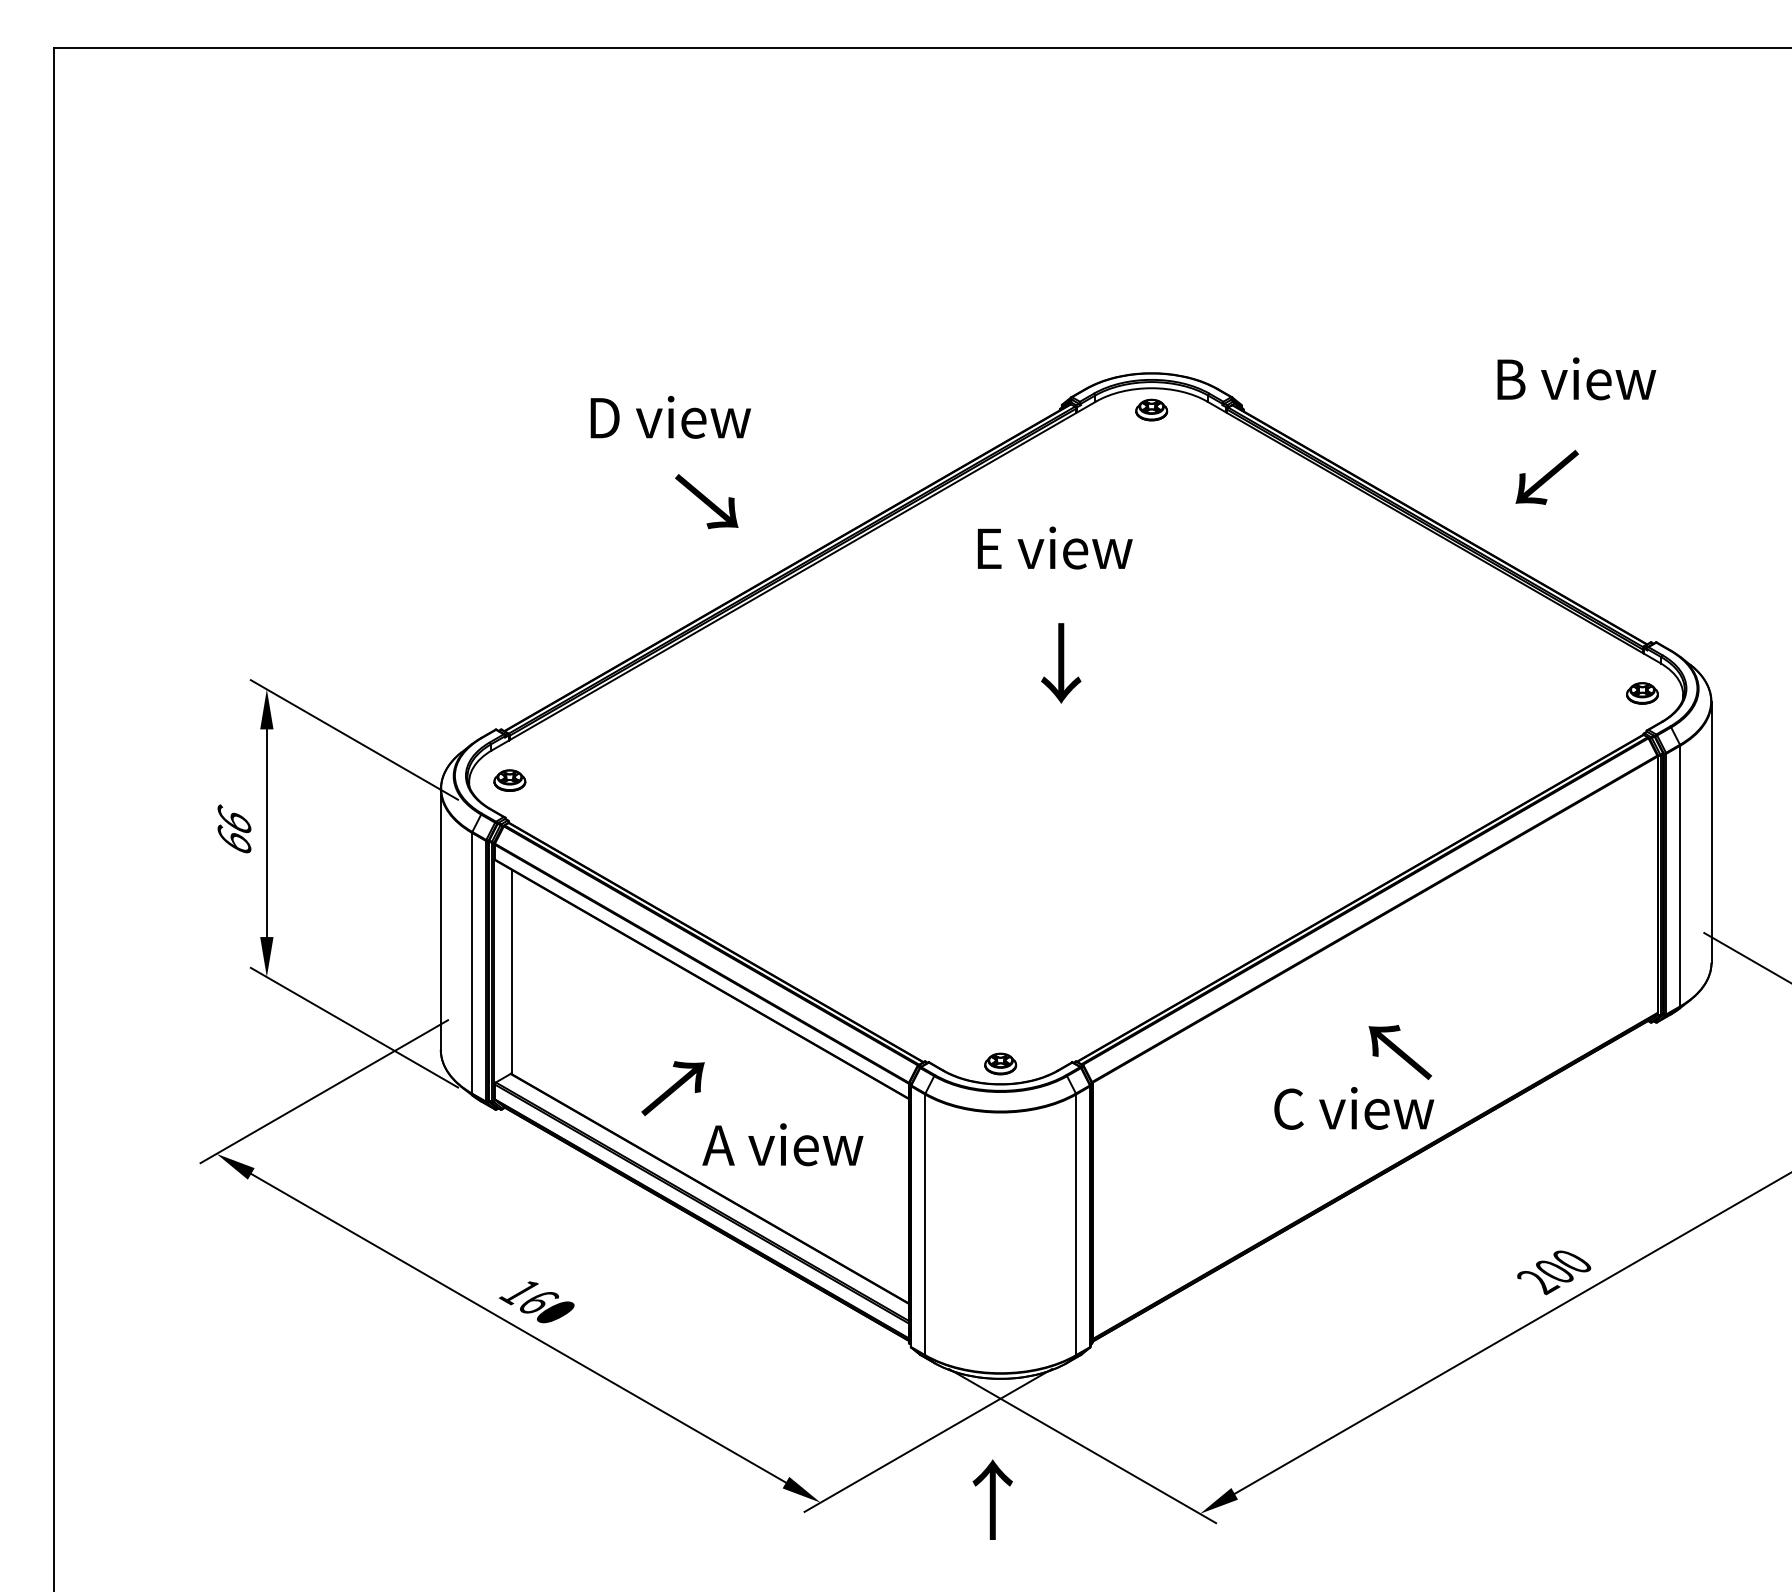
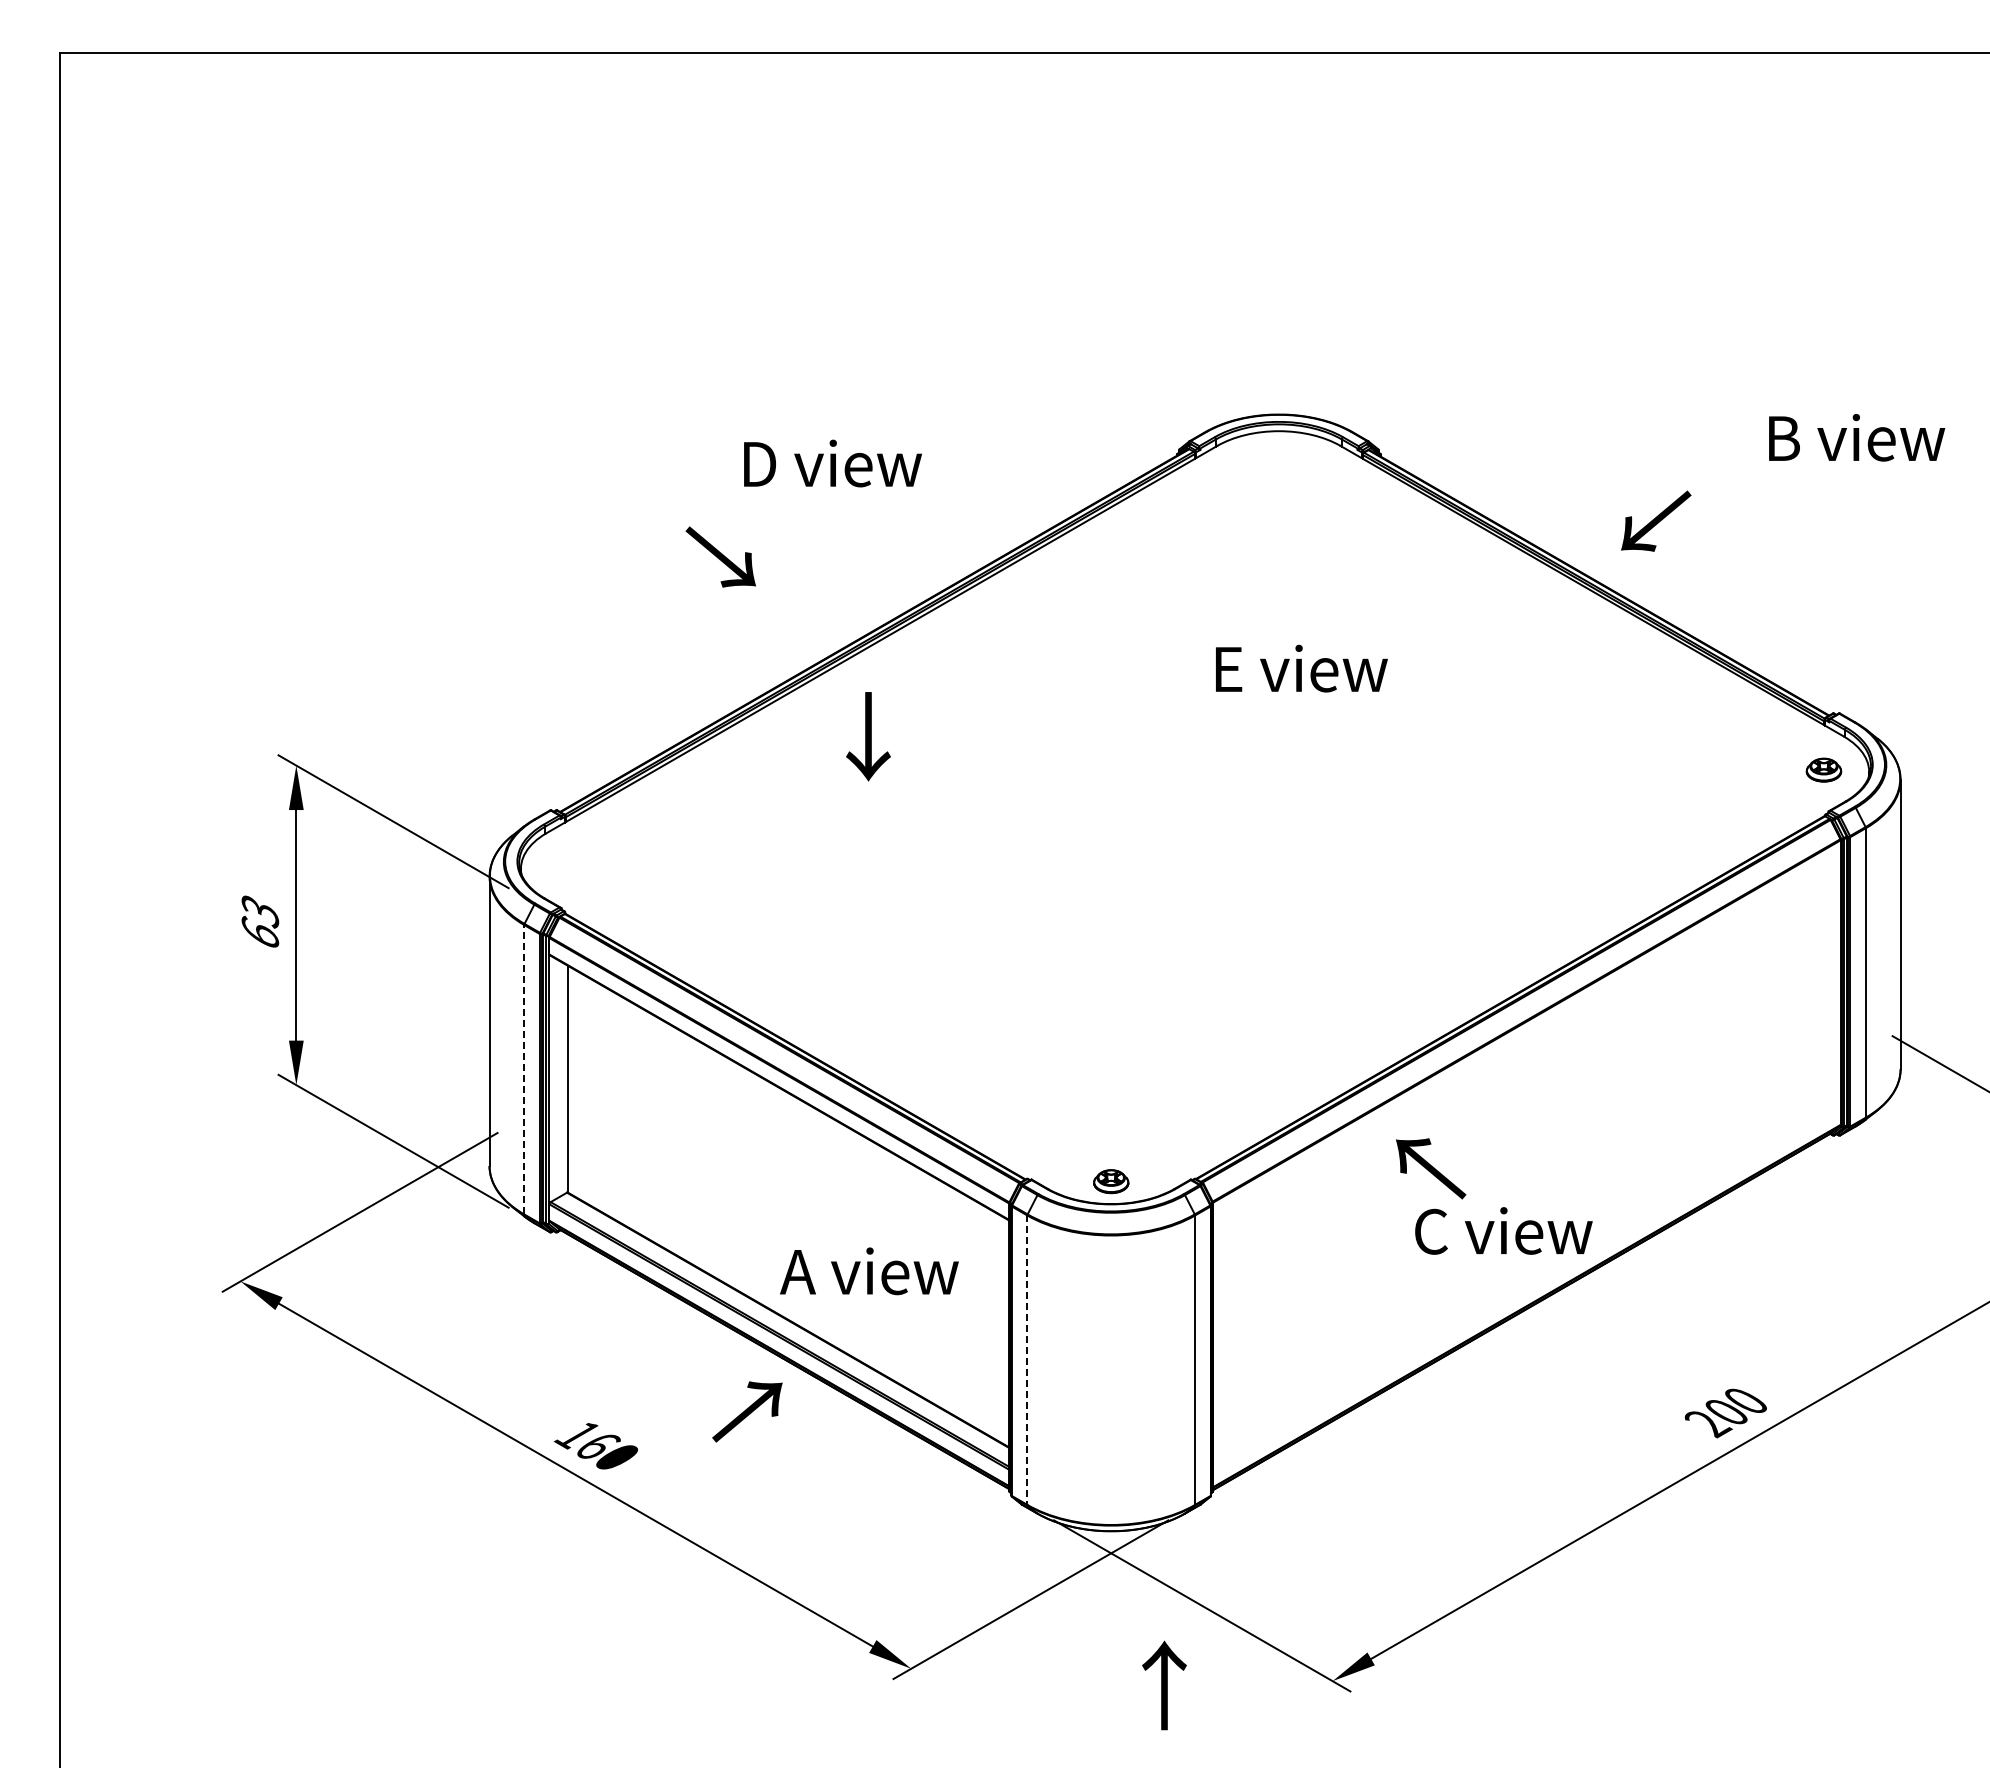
text: (1577, 378) -> (1857, 437), moved
part: (1151, 410) -> (1278, 455), removed
text: (670, 417) -> (832, 463), moved
text: (1547, 476) -> (1656, 520), moved
text: (706, 501) -> (720, 556), moved
text: (1054, 547) -> (1301, 668), moved
text: (1061, 663) -> (868, 736), moved
part: (510, 780) -> (566, 866), removed
text: (234, 819) -> (260, 910), 66 -> 63
line: (472, 963) -> (524, 1069), solid -> dashed
text: (1400, 1052) -> (1431, 1168), moved
text: (673, 1088) -> (747, 1411), moved
line: (925, 1225) -> (1027, 1360), solid -> dashed
text: (992, 1499) -> (1164, 1685), moved

